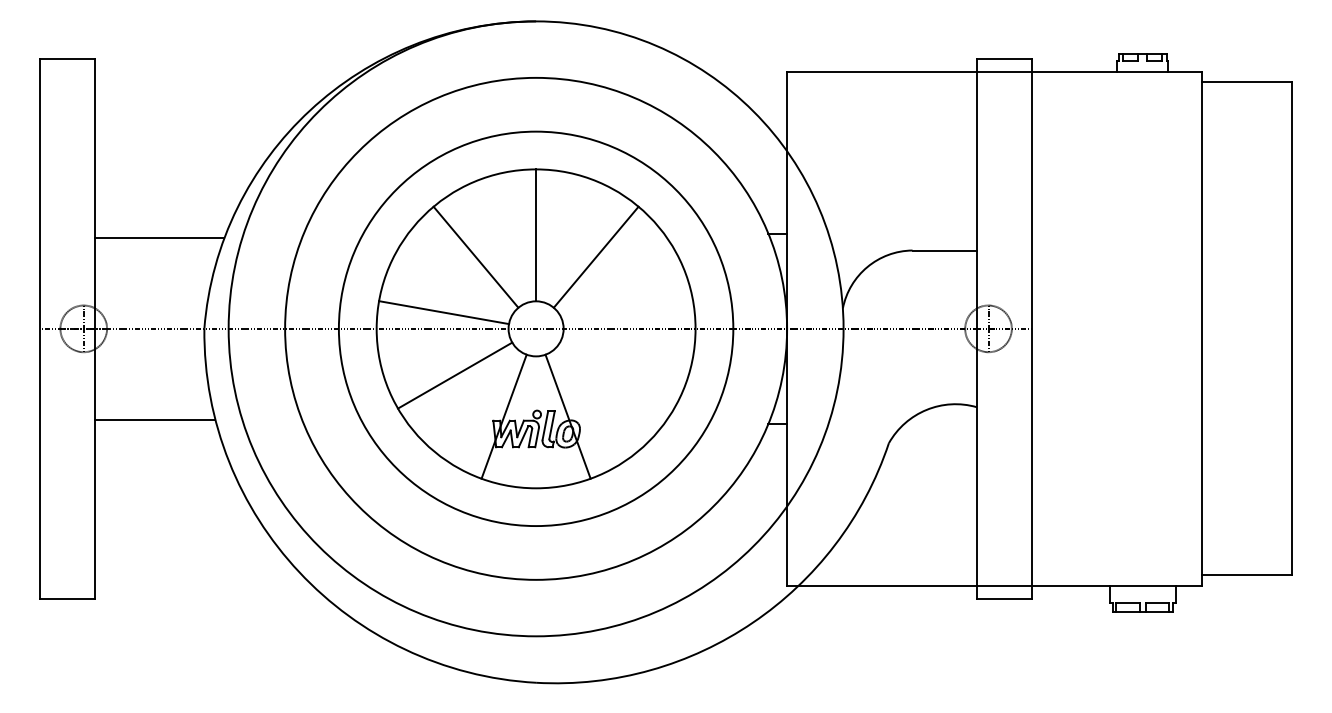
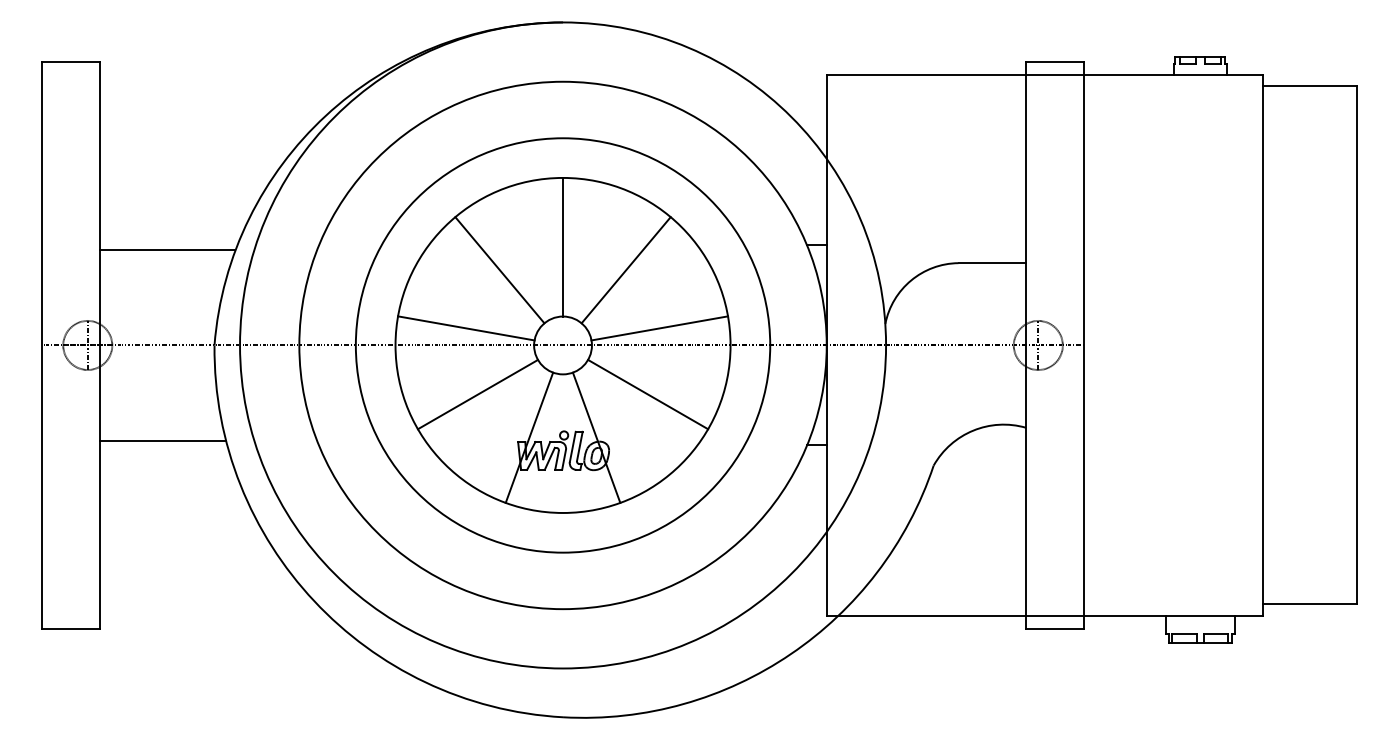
line: (628, 312) -> (660, 328), added
line: (616, 375) -> (647, 394), added

